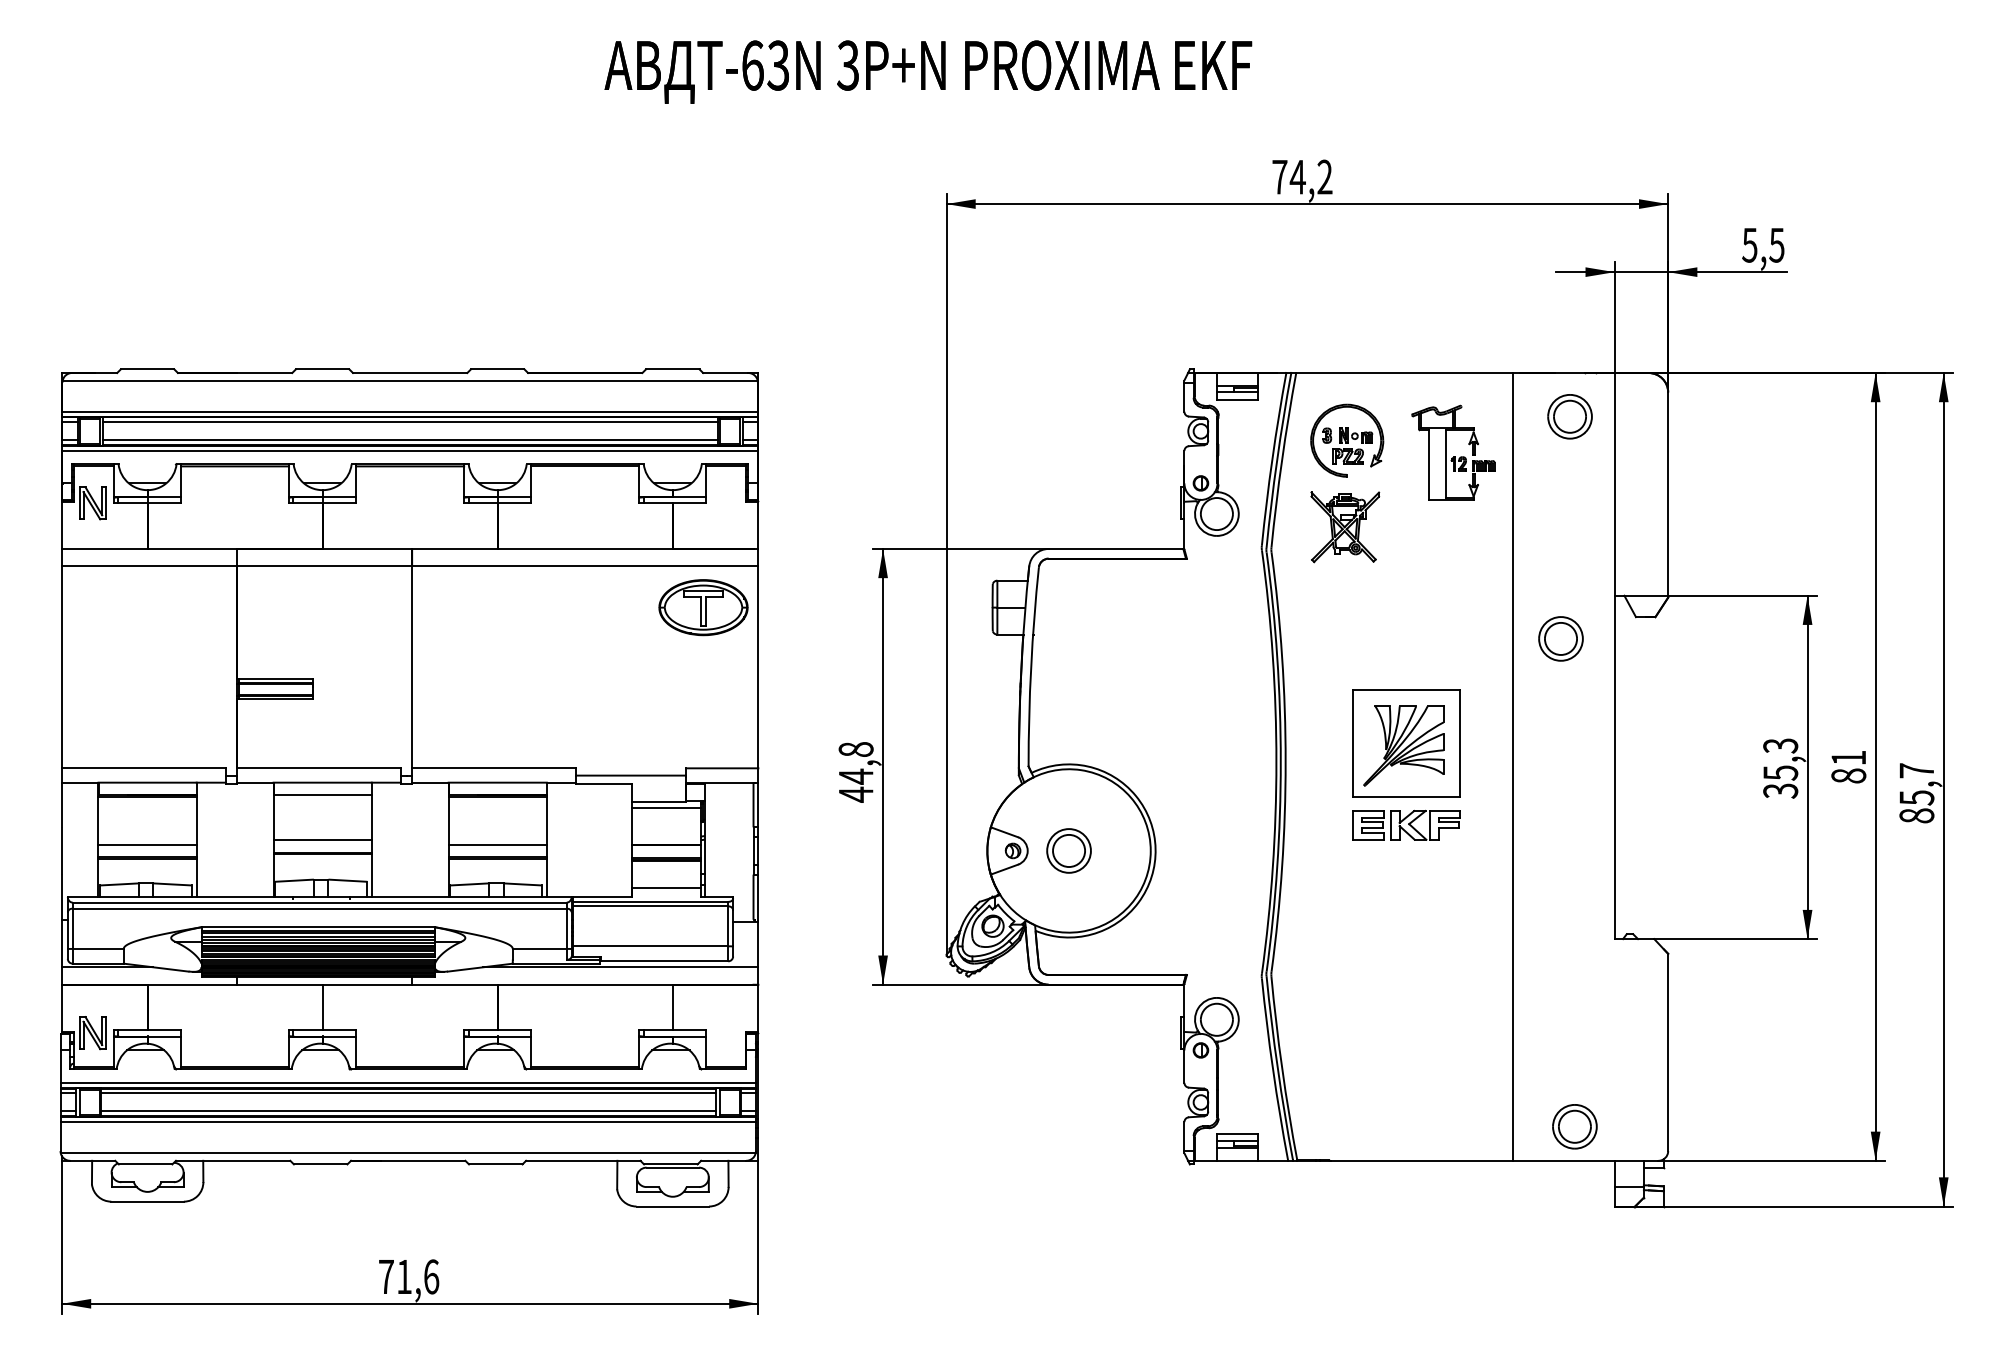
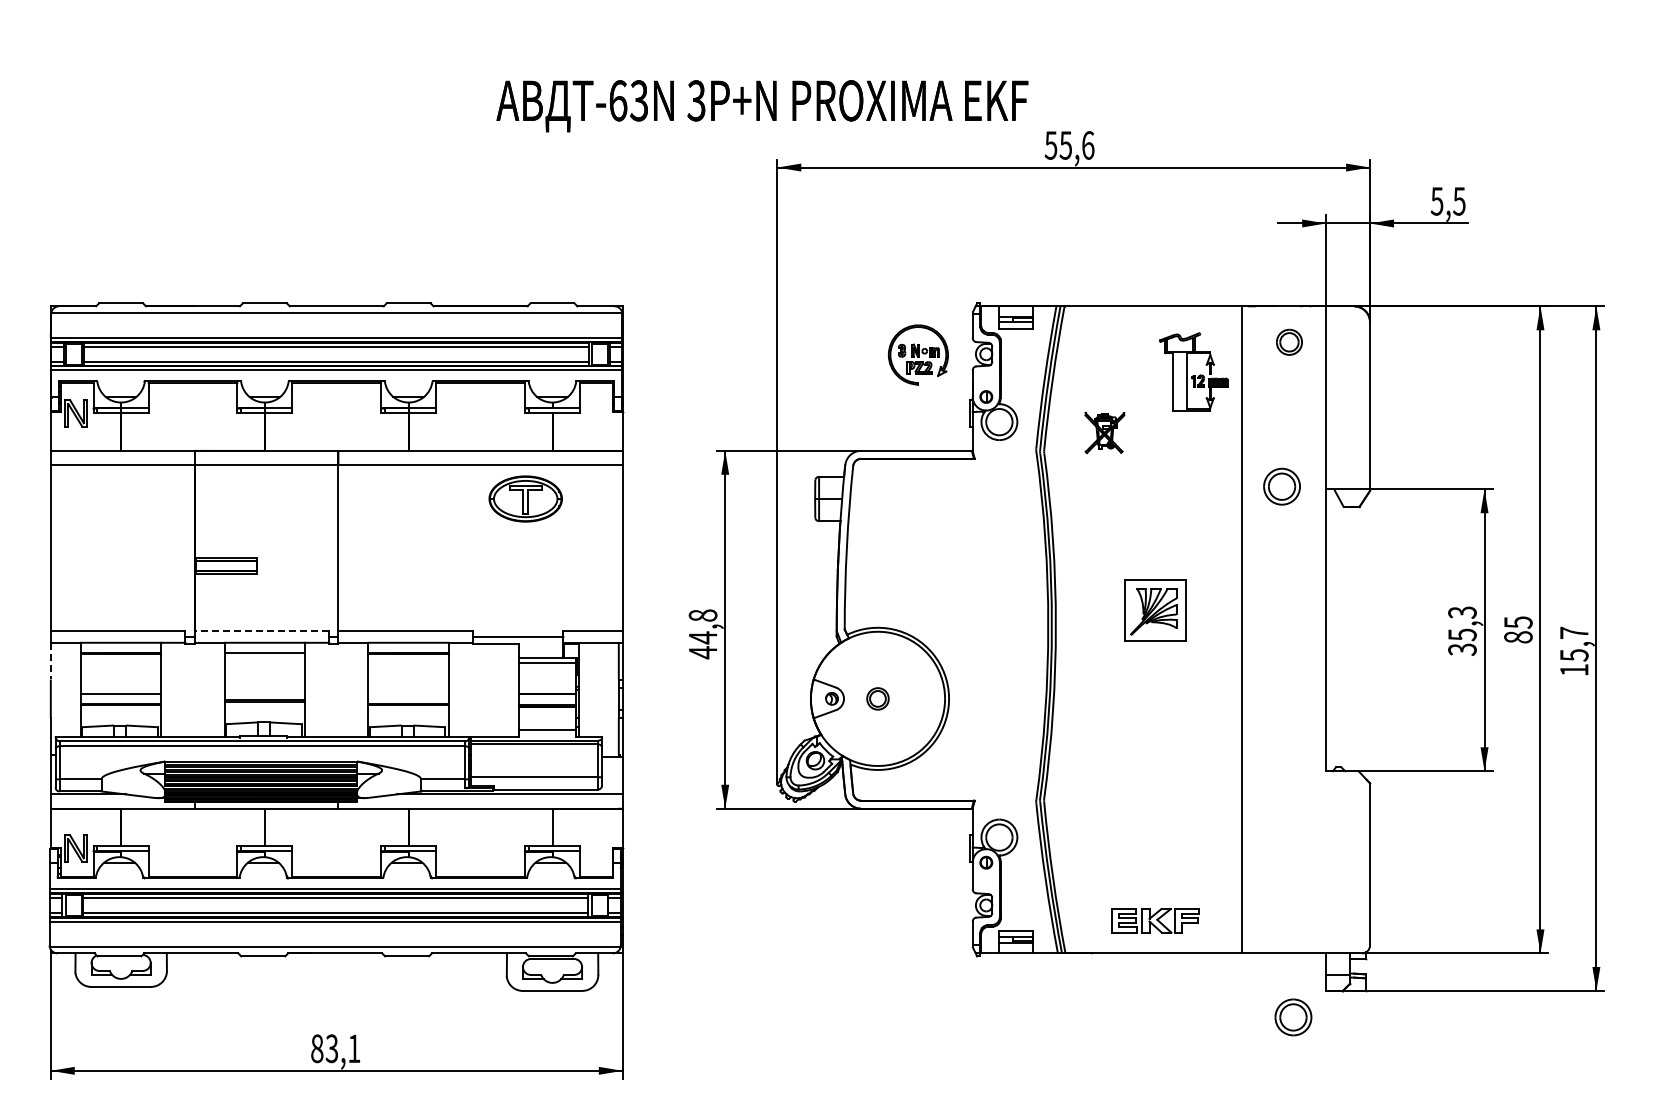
text: (928, 72) -> (762, 106), moved
text: (1302, 177) -> (1069, 145), 74,2 -> 55,6
part: (1570, 417) -> (1289, 342), size x0.7
part: (1346, 440) -> (917, 354), moved
part: (1344, 526) -> (1104, 432), size x0.7
part: (703, 606) -> (525, 498), moved
part: (1560, 638) -> (1281, 486), moved
part: (1406, 743) -> (1155, 610), size x0.7
text: (1848, 757) -> (1518, 622), 81 -> 85
line: (318, 768) -> (261, 631), solid -> dashed
line: (61, 805) -> (50, 661), solid -> dashed
text: (1917, 815) -> (1574, 669), 85,7 -> 15,7
part: (1406, 824) -> (1155, 920), moved
line: (322, 840) -> (264, 690), removed
line: (497, 844) -> (408, 693), removed
part: (1068, 850) -> (877, 698), size x0.6
part: (1574, 1126) -> (1293, 1017), moved
text: (408, 1276) -> (335, 1048), 71,6 -> 83,1

